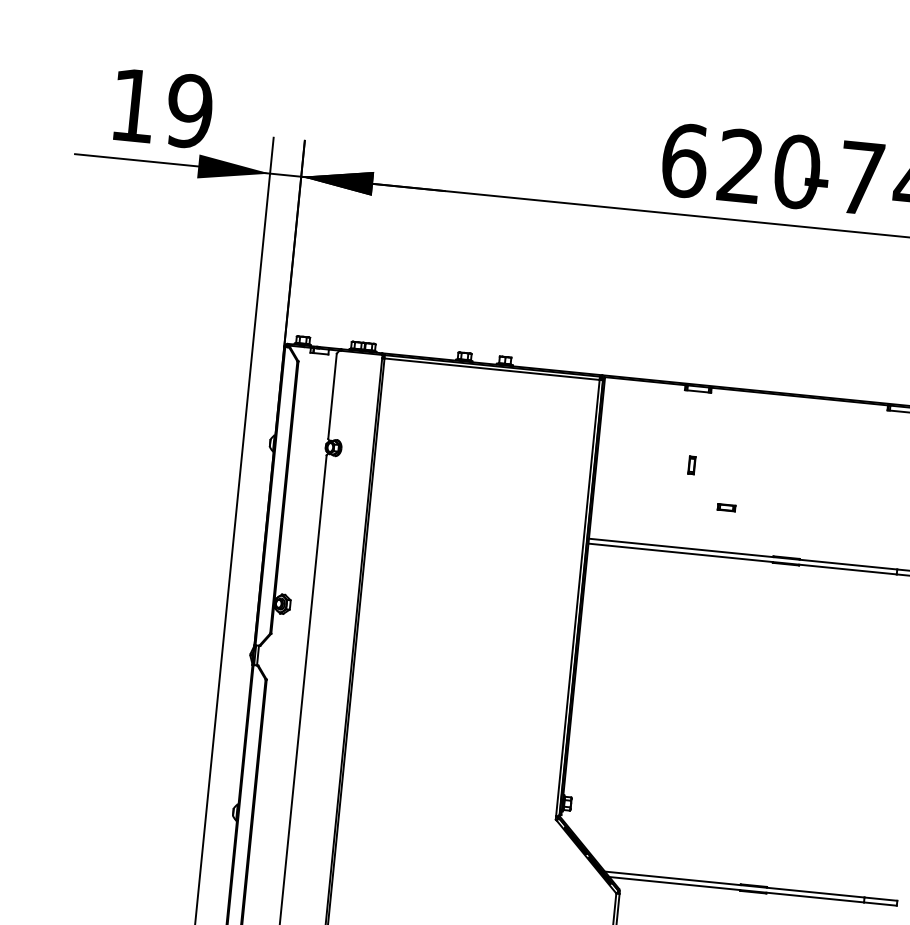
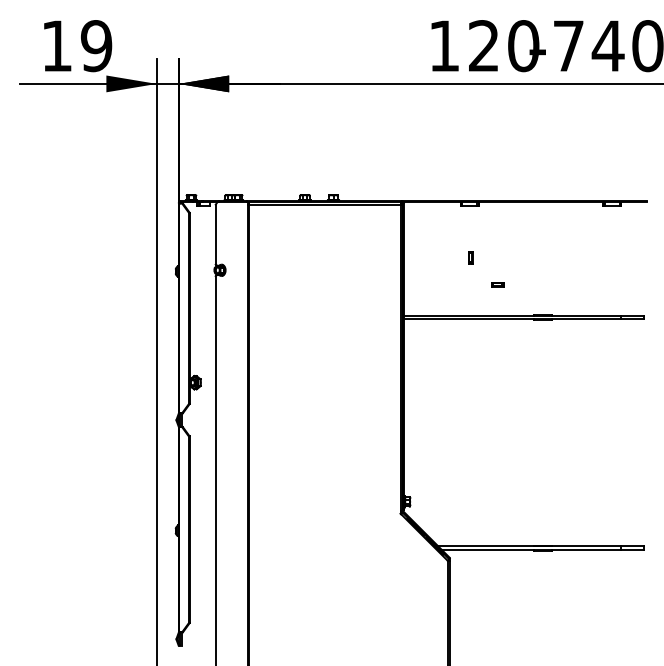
text: (684, 161) -> (444, 46), 620 -> 120

